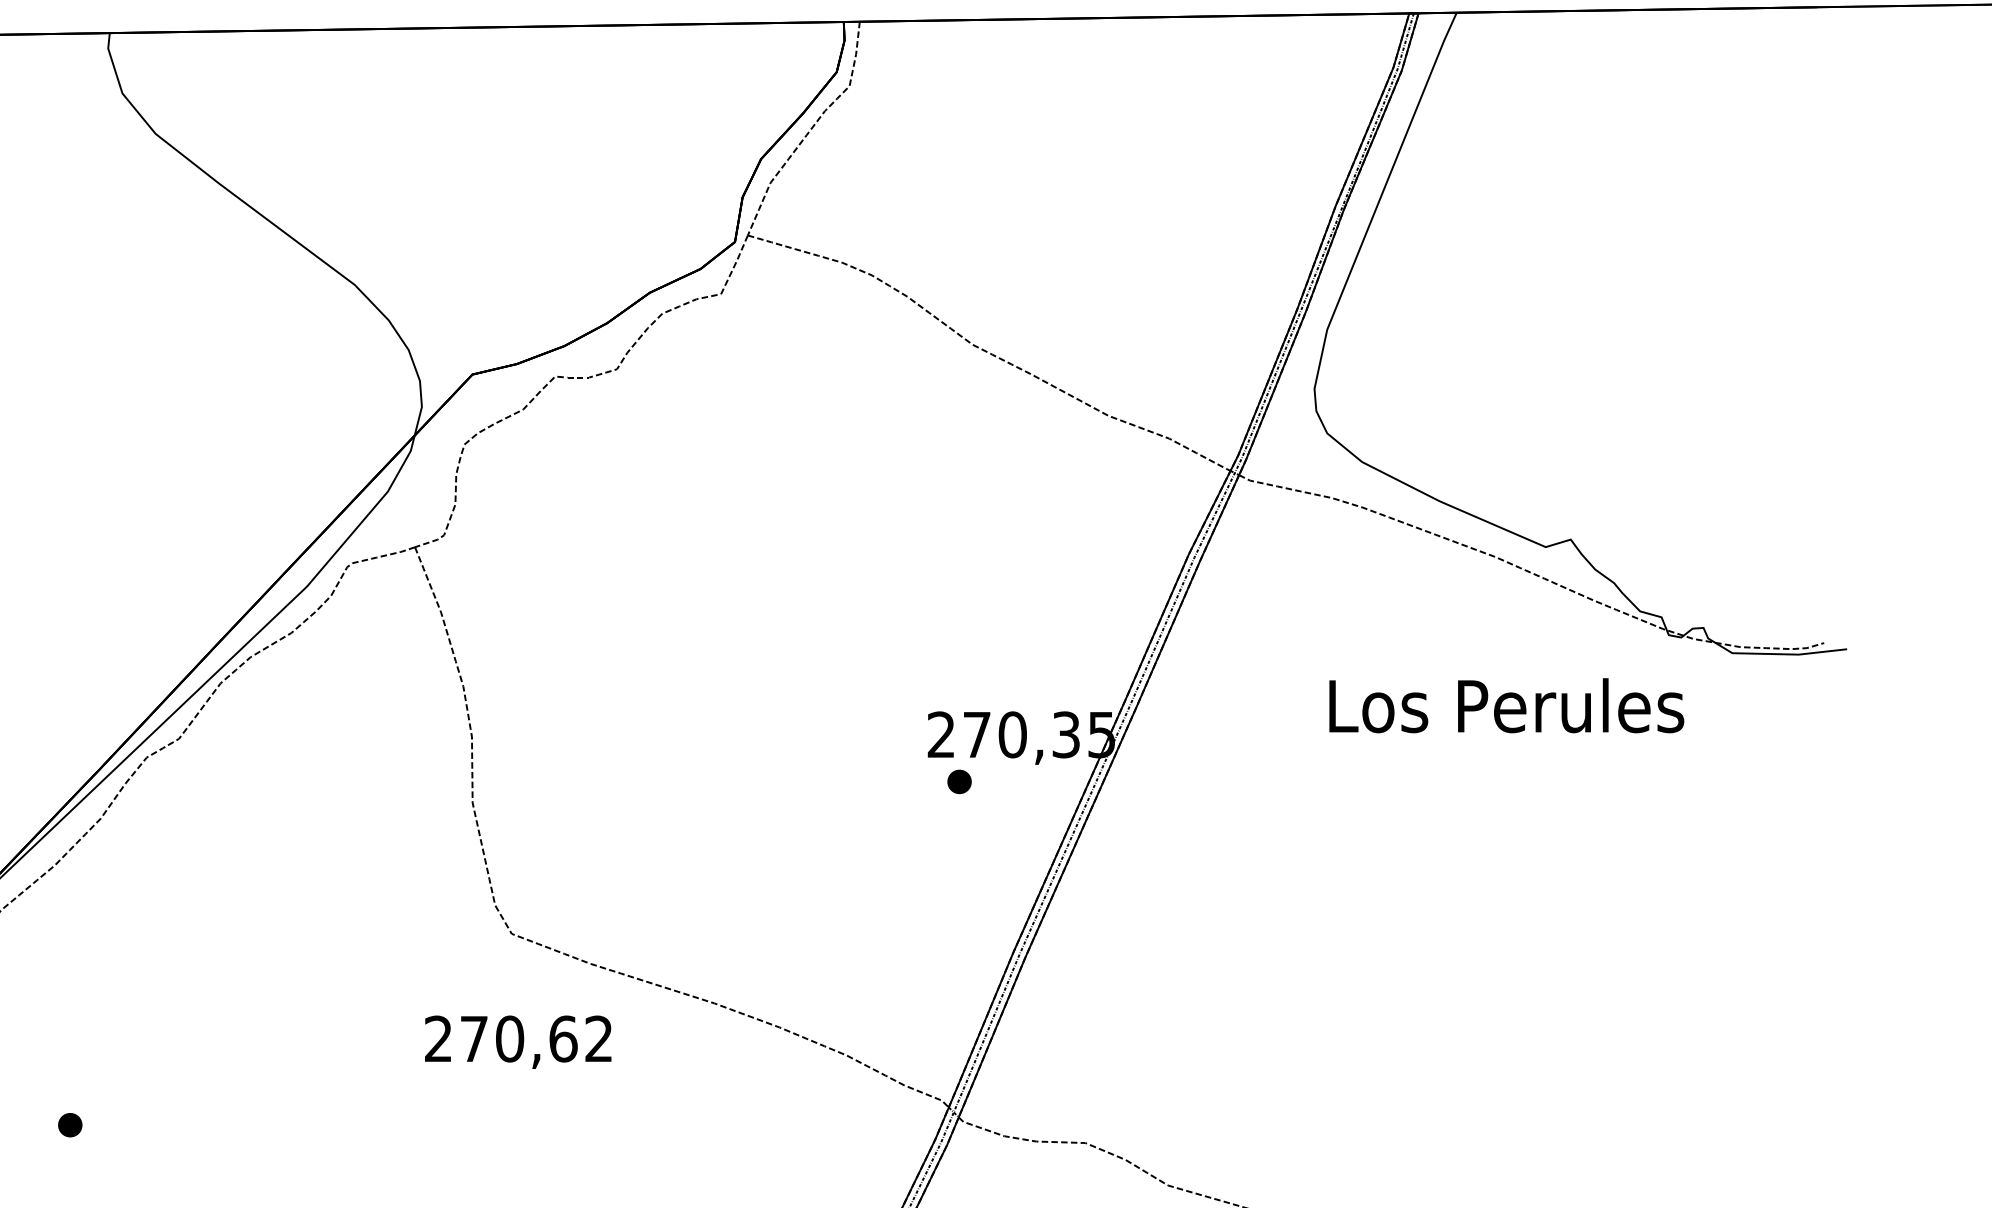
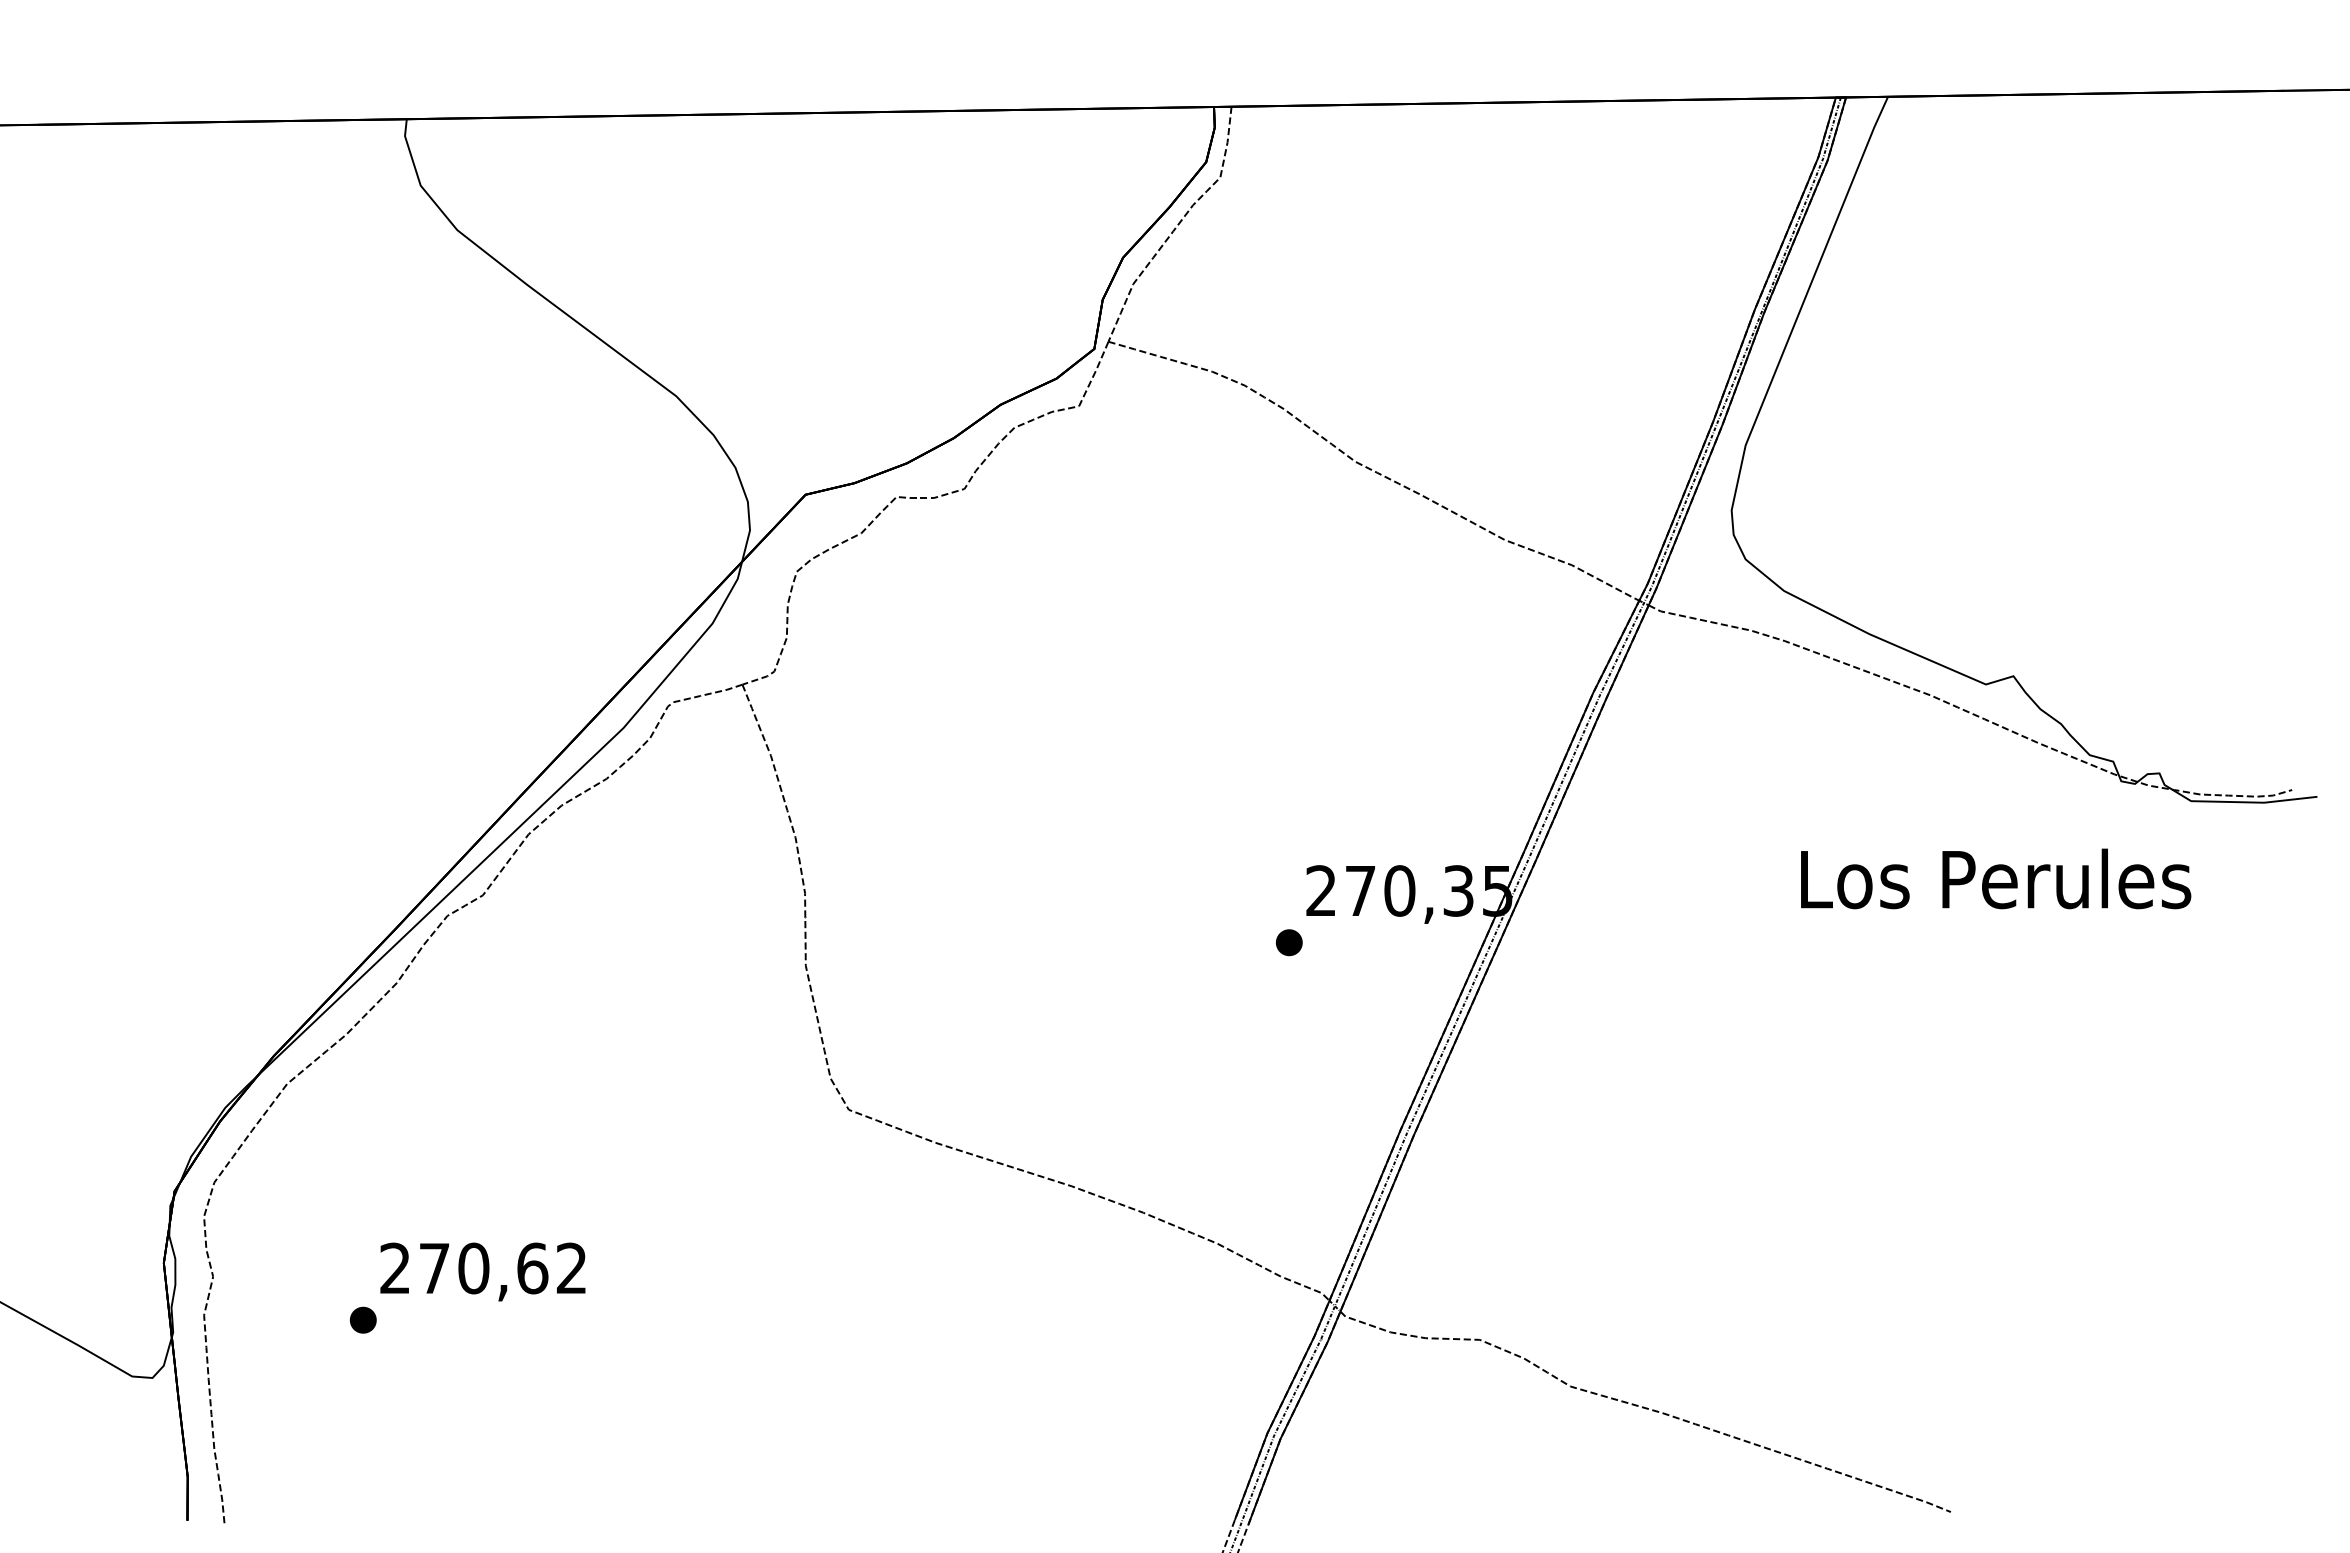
text: (1507, 705) -> (1996, 878), moved
part: (959, 781) -> (1289, 942), moved
text: (517, 1041) -> (482, 1271), moved

